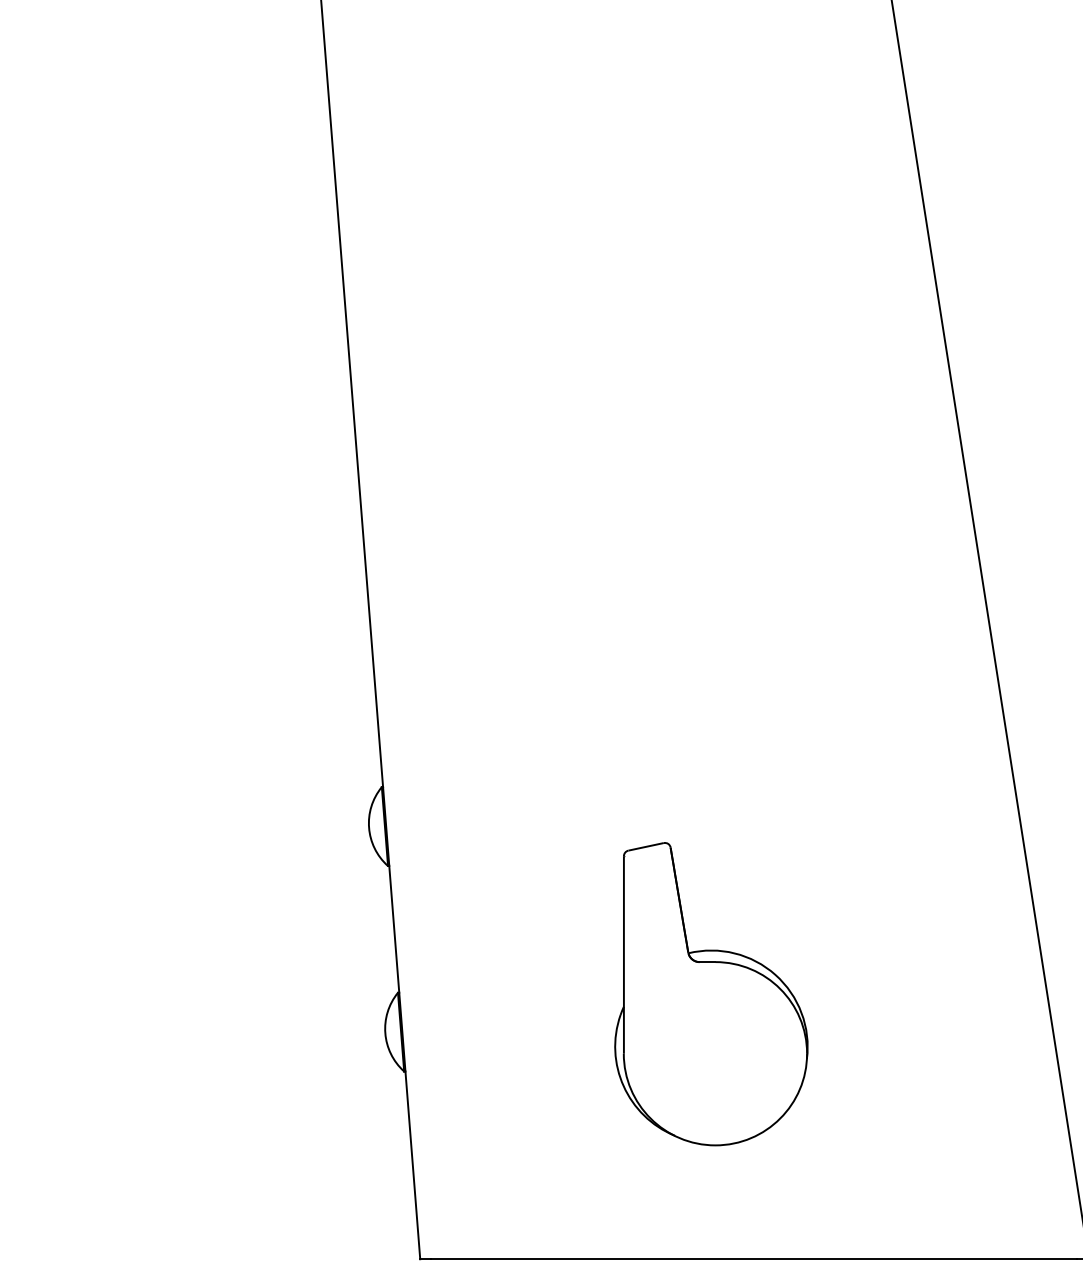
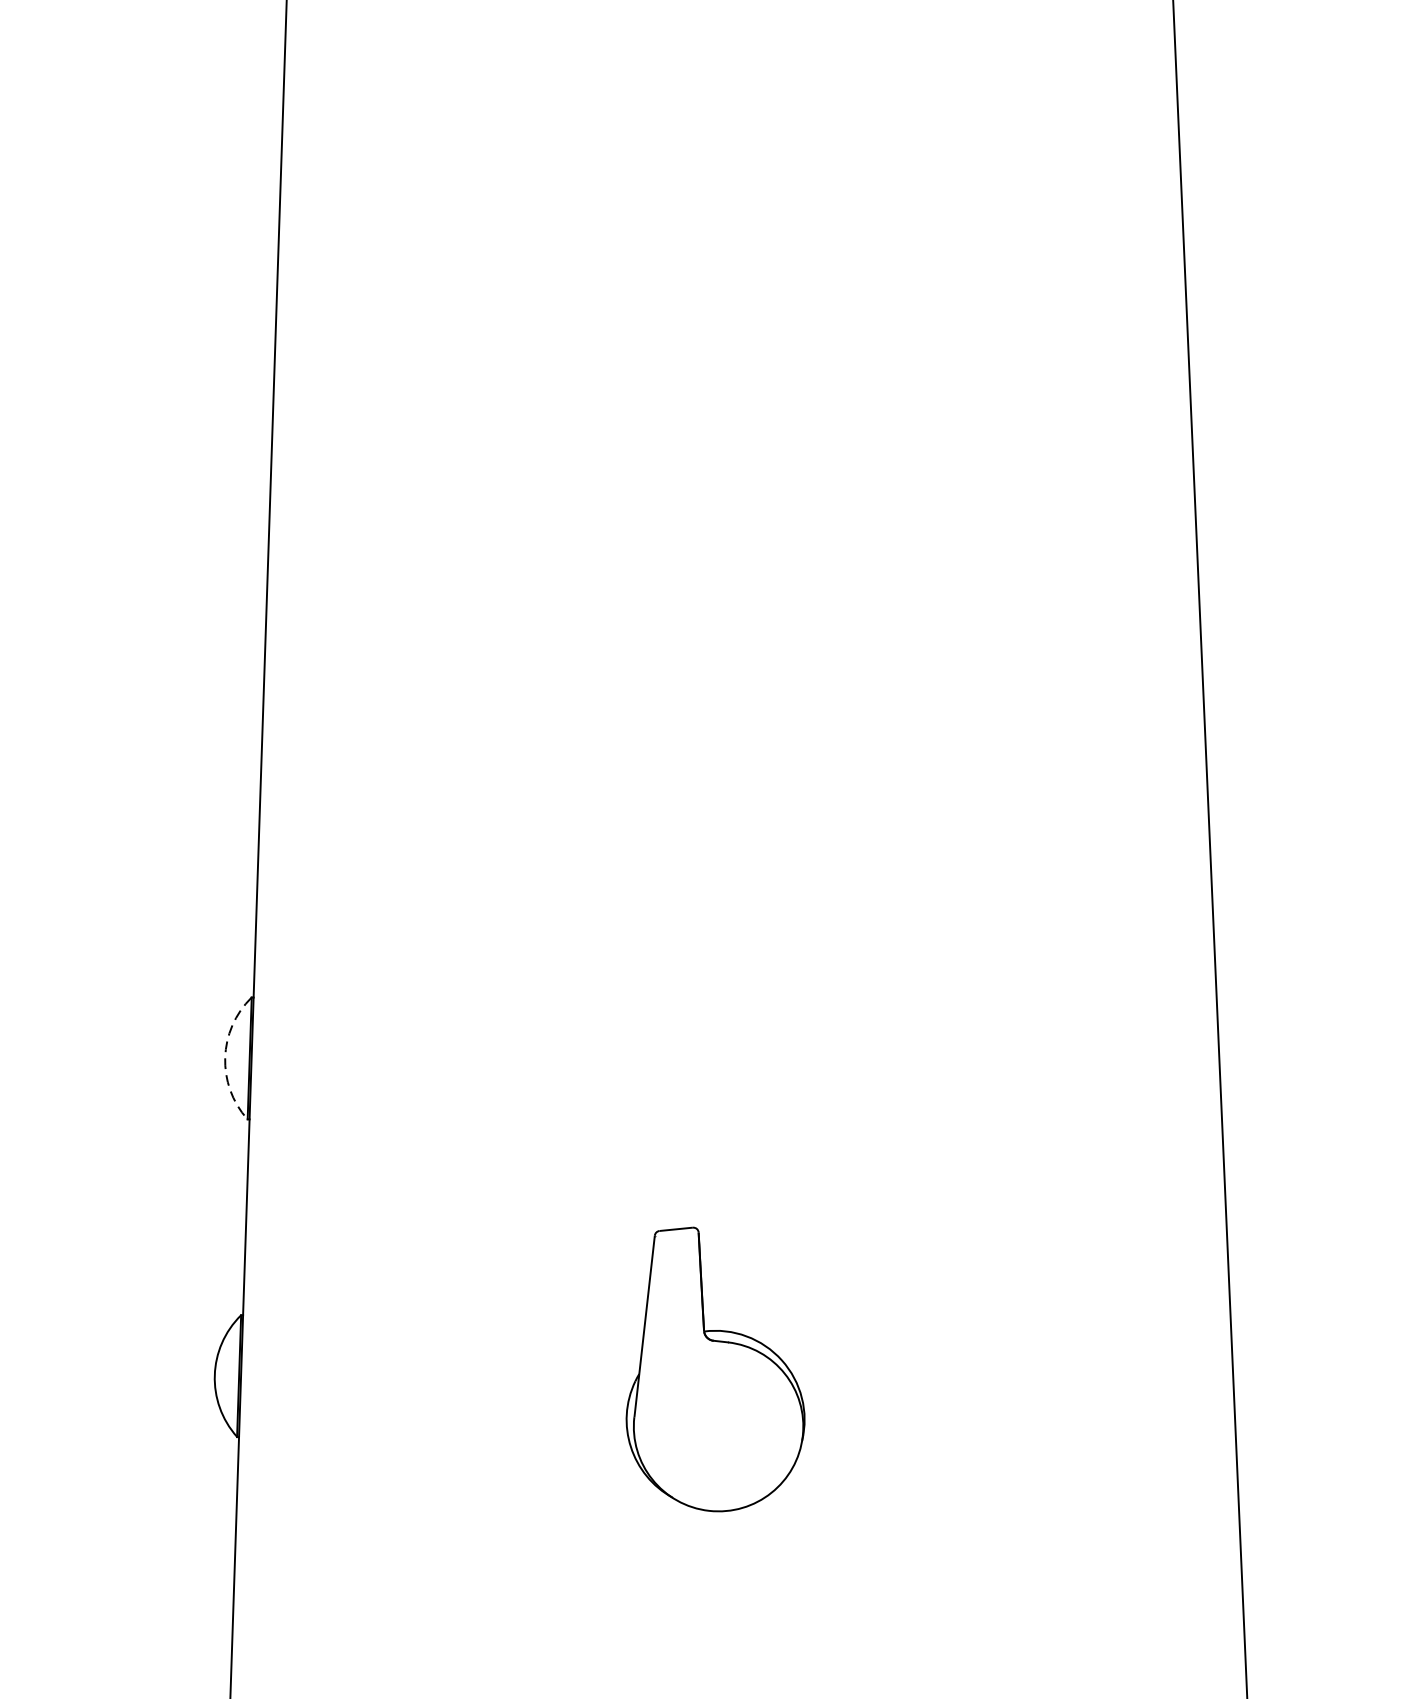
arc: (369, 827) -> (225, 1057), solid -> dashed
part: (711, 994) -> (721, 1371), size x0.6

